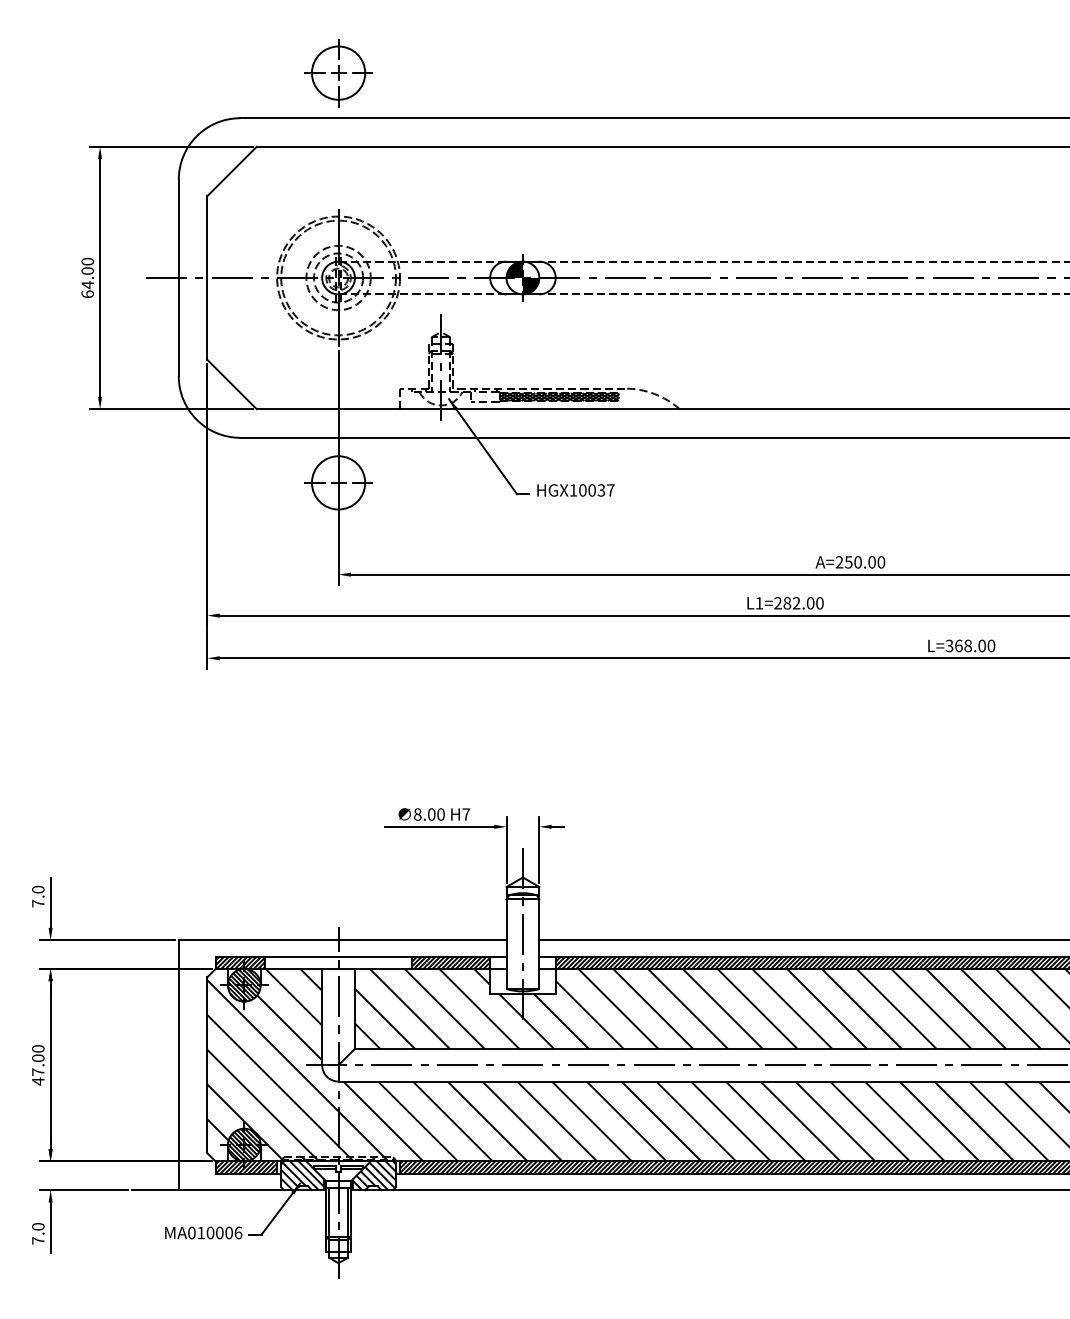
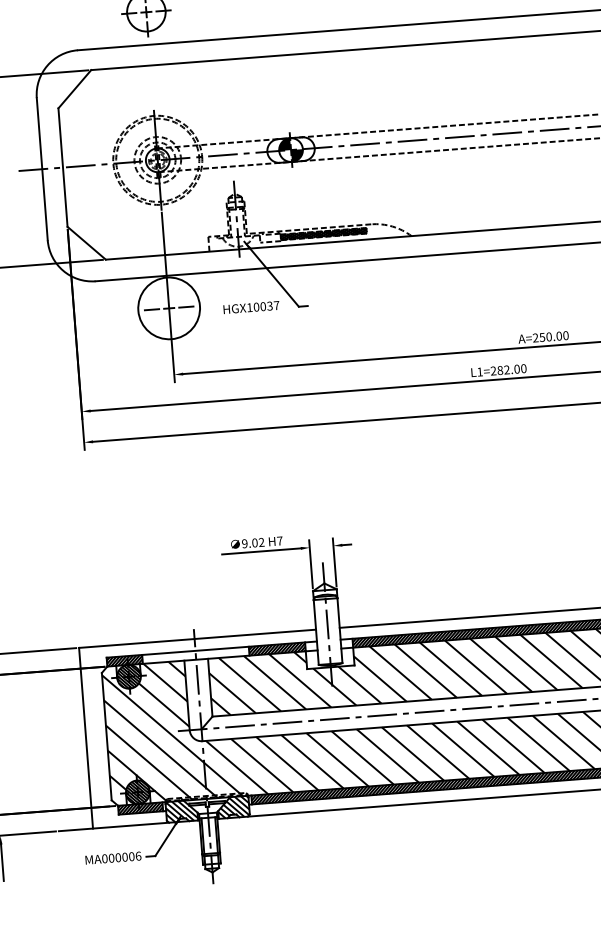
circle: (338, 482) -> (169, 308), size x1.6
text: (575, 490) -> (251, 307), moved
text: (429, 814) -> (253, 543), 8.00 -> 9.02
text: (200, 1232) -> (111, 857), MA010006 -> MA000006

